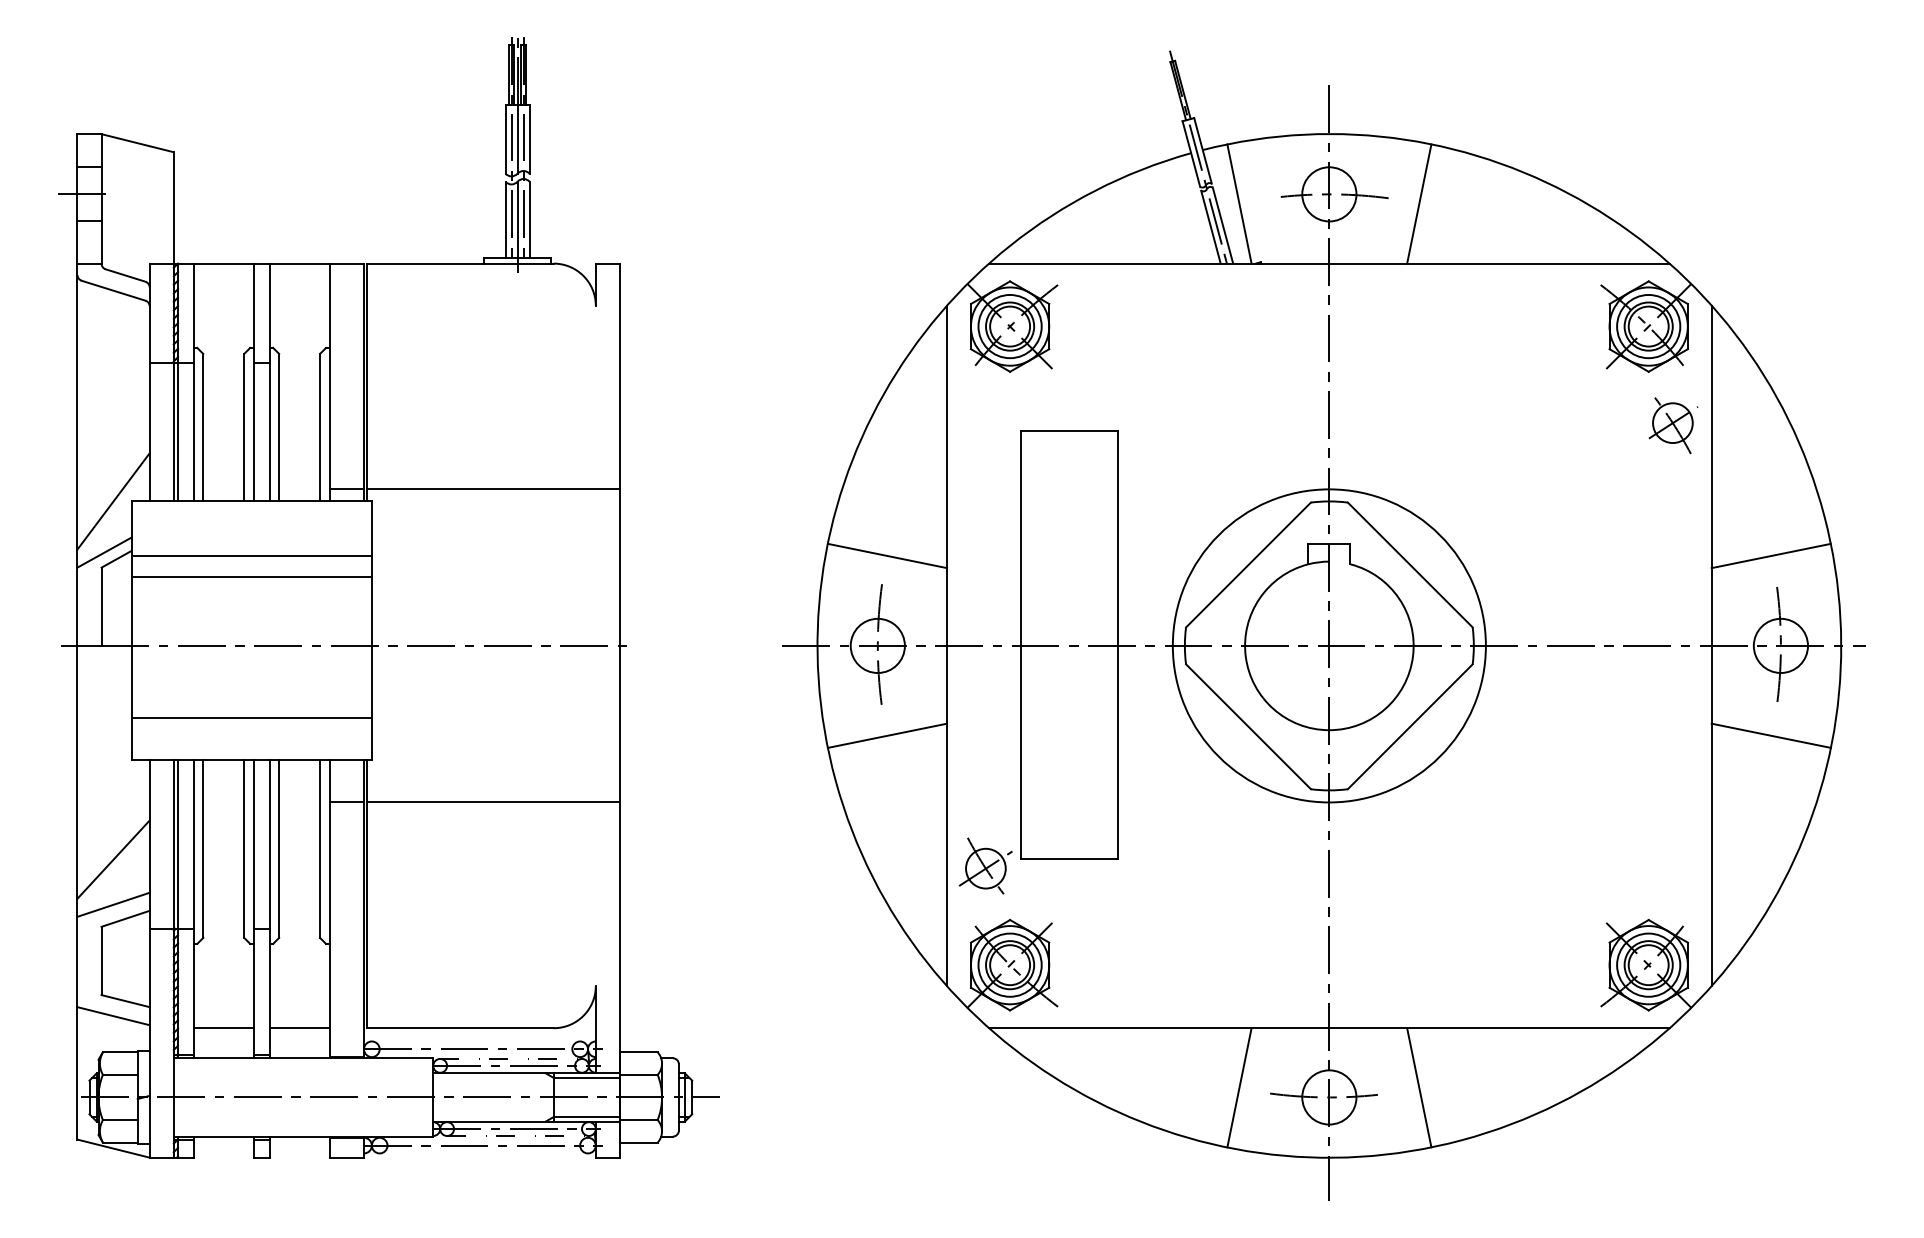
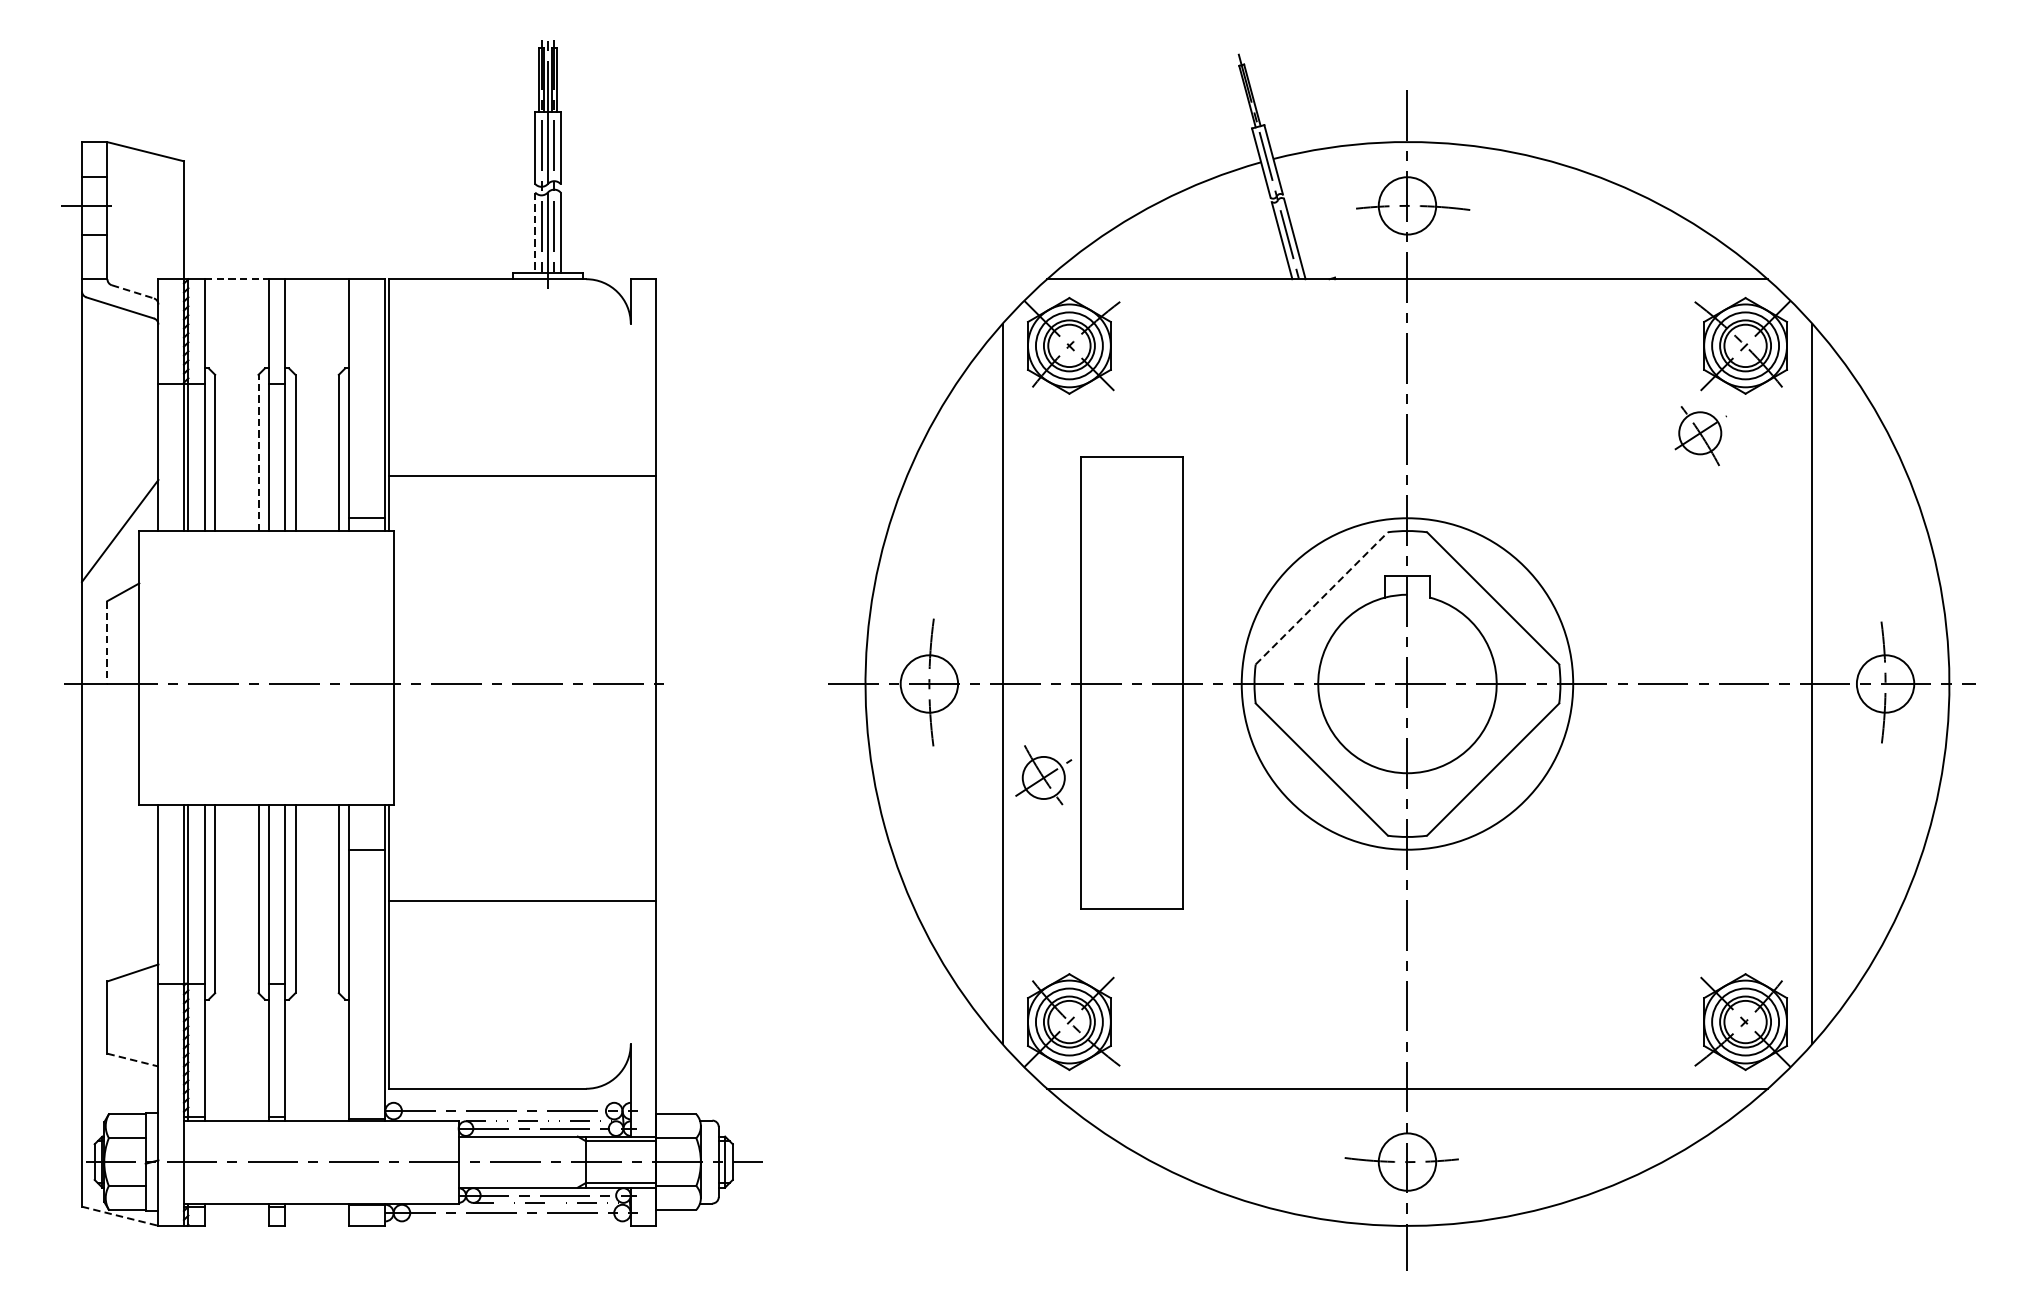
line: (1239, 203) -> (1312, 215), removed
line: (1419, 203) -> (1502, 215), removed
line: (505, 219) -> (535, 232), solid -> dashed
line: (224, 263) -> (237, 279), solid -> dashed
line: (125, 275) -> (132, 291), solid -> dashed
part: (1673, 425) -> (1700, 435), moved
line: (244, 427) -> (258, 452), solid -> dashed
line: (493, 489) -> (522, 476), moved
line: (104, 552) -> (110, 585), removed
line: (251, 555) -> (266, 588), removed
line: (887, 555) -> (939, 588), removed
line: (1770, 555) -> (1874, 588), removed
line: (1248, 564) -> (1321, 597), solid -> dashed
line: (251, 576) -> (266, 610), removed
line: (101, 607) -> (107, 643), solid -> dashed
line: (251, 718) -> (266, 760), removed
line: (887, 735) -> (939, 778), removed
line: (1770, 735) -> (1874, 778), removed
line: (493, 802) -> (522, 900), moved
line: (113, 859) -> (120, 910), removed
part: (985, 865) -> (1043, 774), moved
line: (113, 904) -> (120, 957), removed
line: (125, 1001) -> (132, 1060), solid -> dashed
line: (113, 1016) -> (120, 1076), removed
line: (223, 1028) -> (236, 1089), removed
line: (299, 1028) -> (317, 1089), removed
line: (1239, 1087) -> (1312, 1151), removed
line: (1419, 1087) -> (1502, 1151), removed
line: (114, 1148) -> (121, 1216), solid -> dashed

